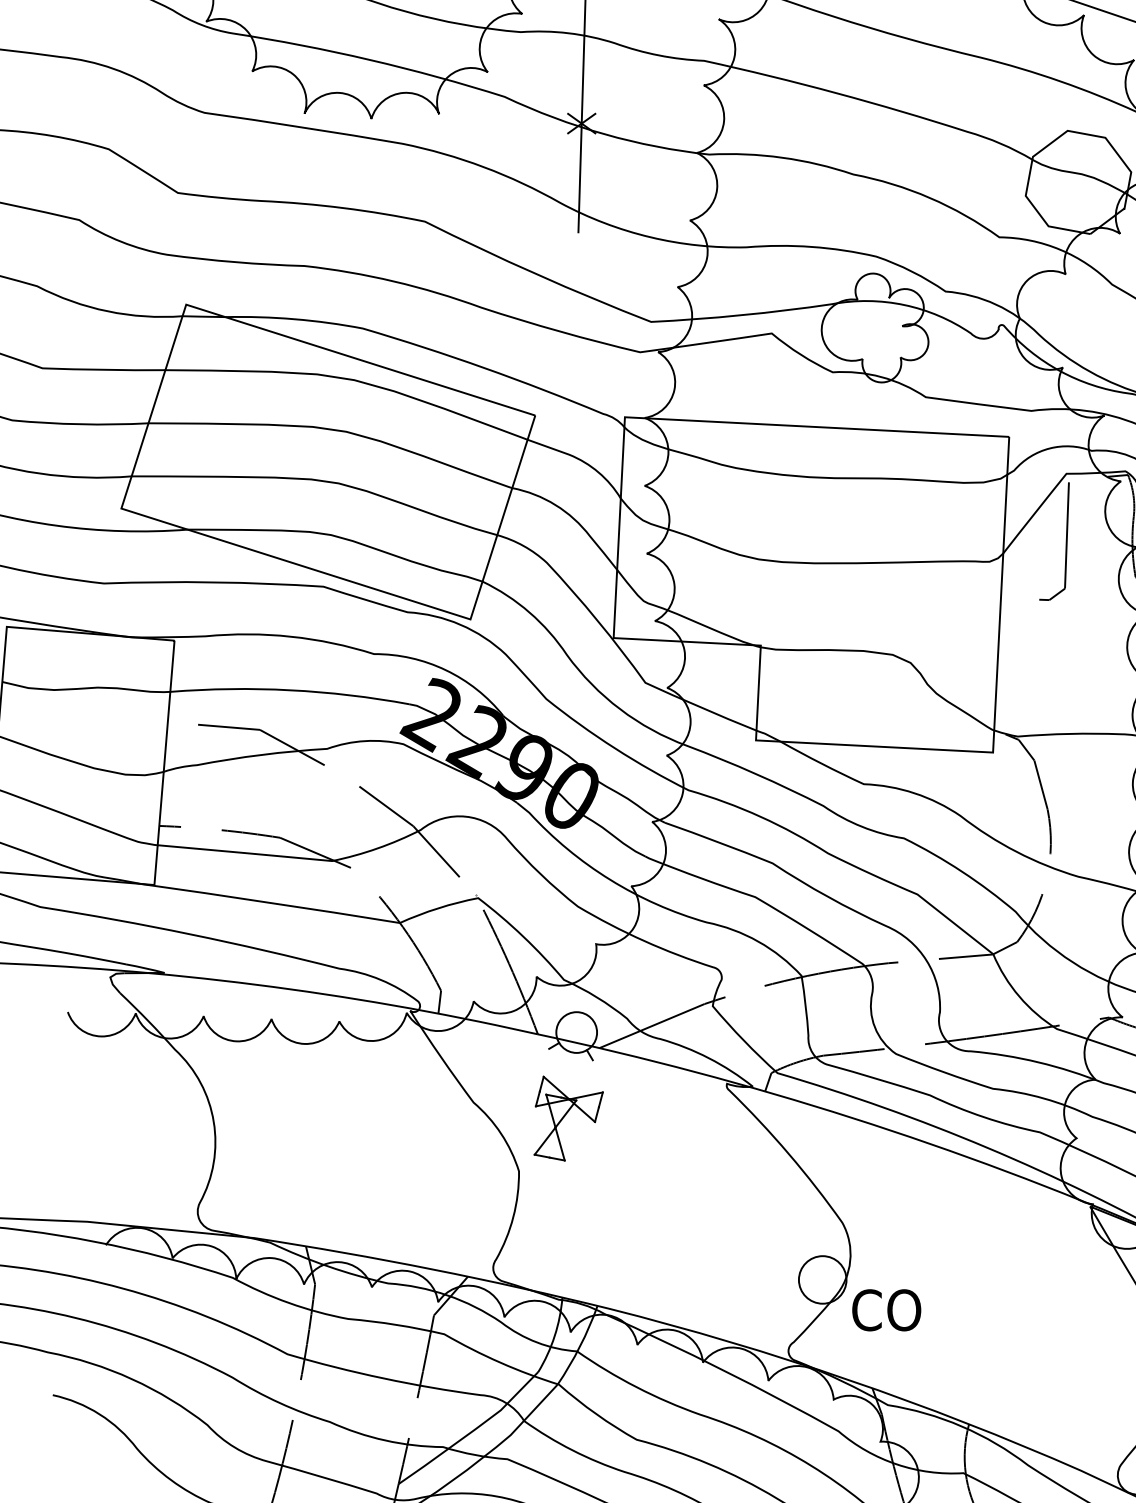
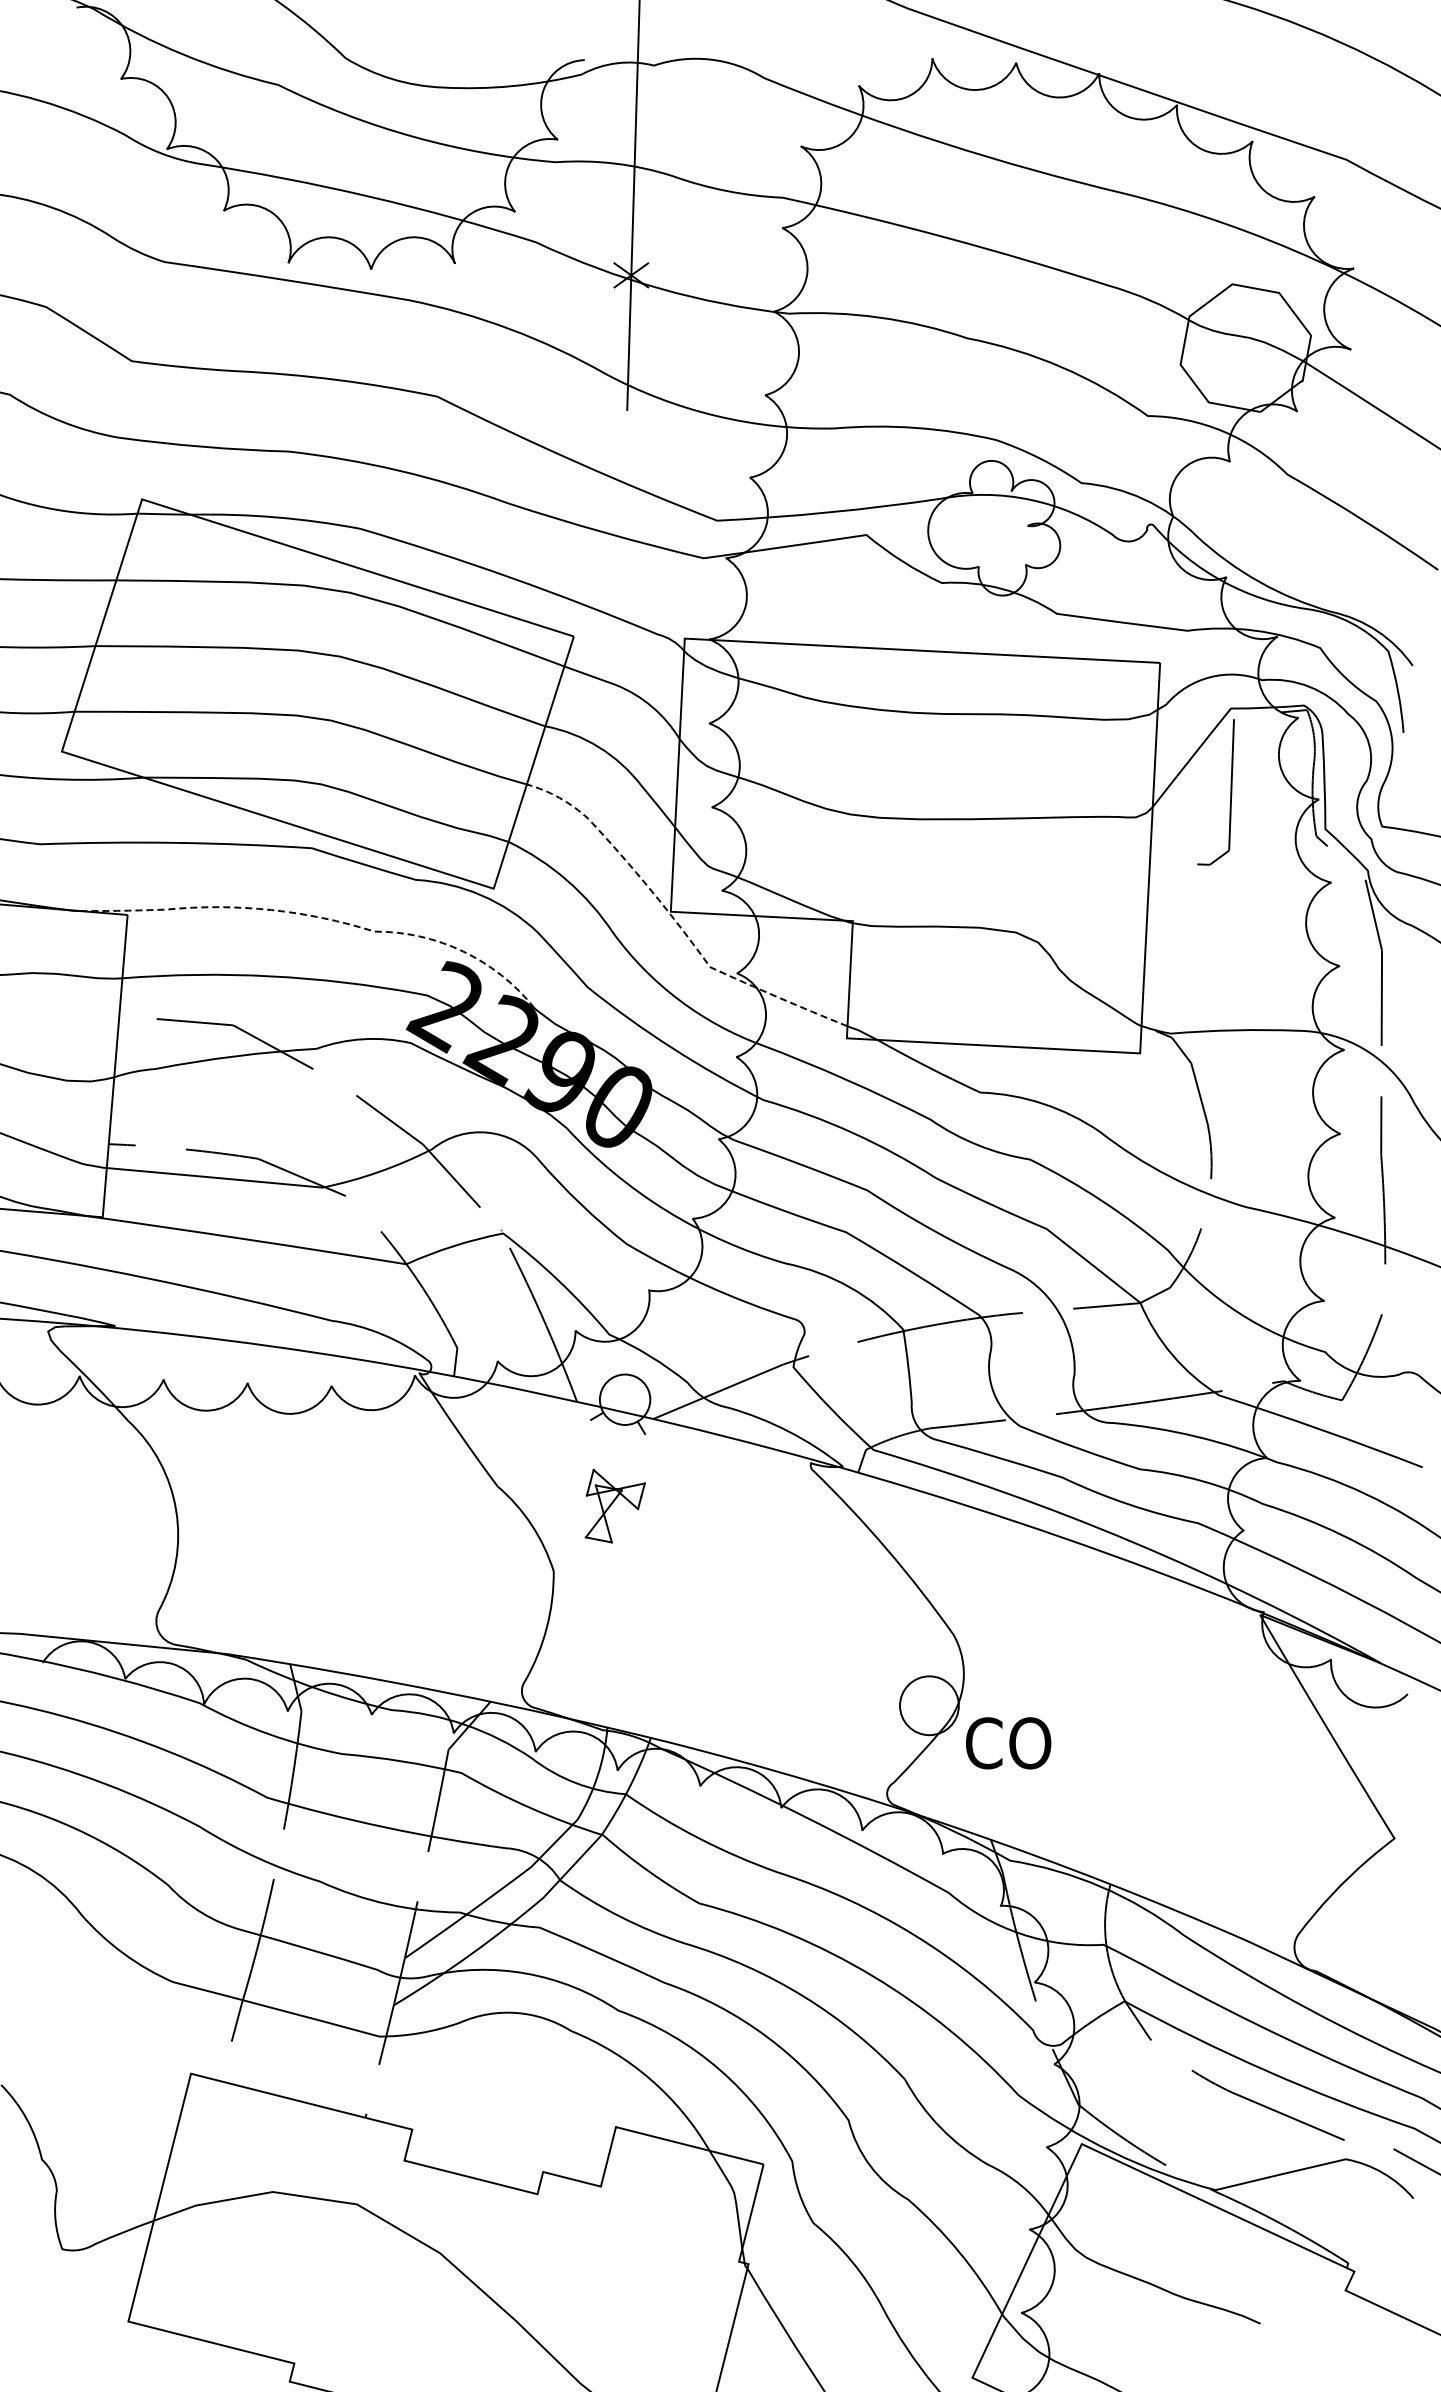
line: (333, 643) -> (324, 918), solid -> dashed
line: (616, 644) -> (674, 919), solid -> dashed
part: (568, 1118) -> (615, 1505), size x0.7

